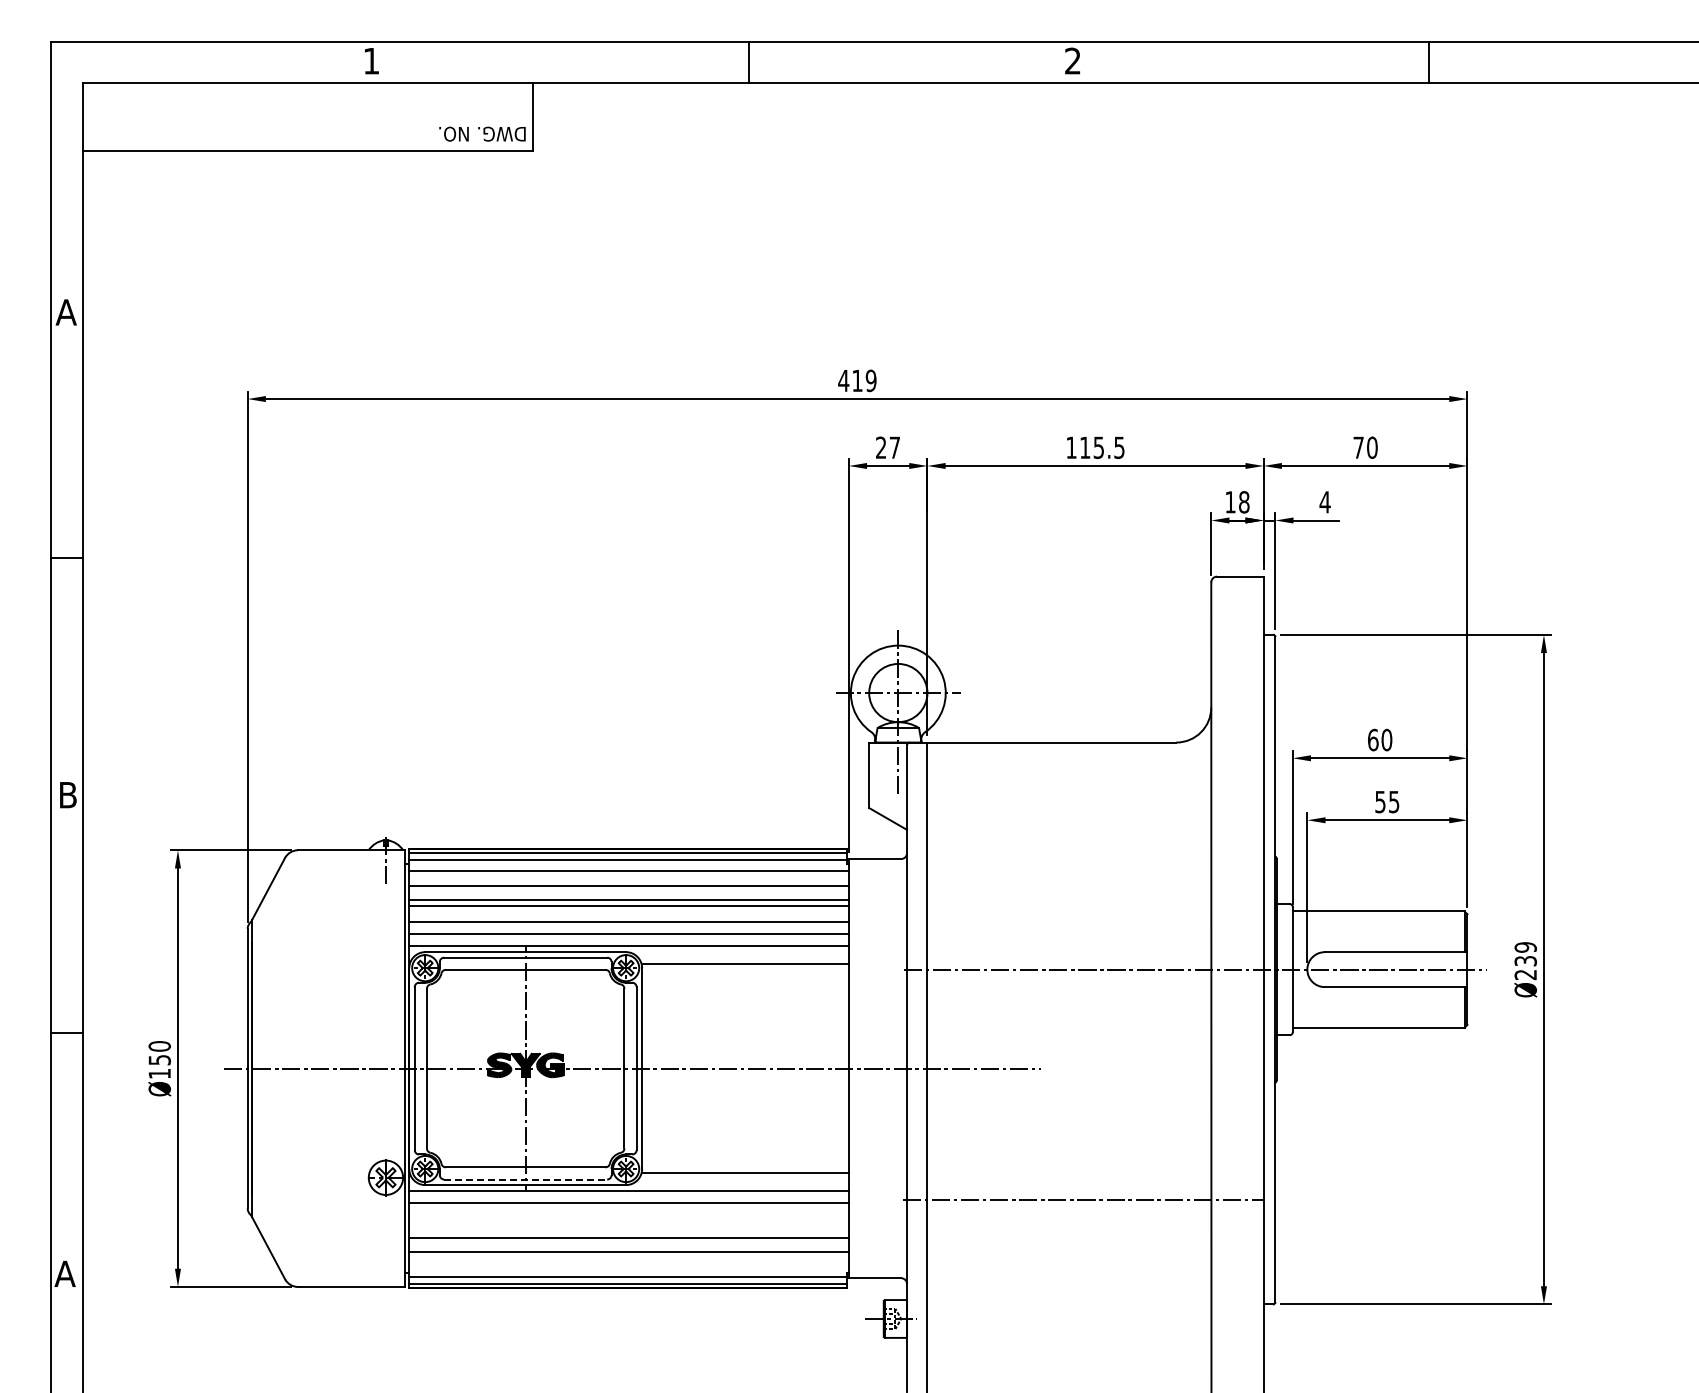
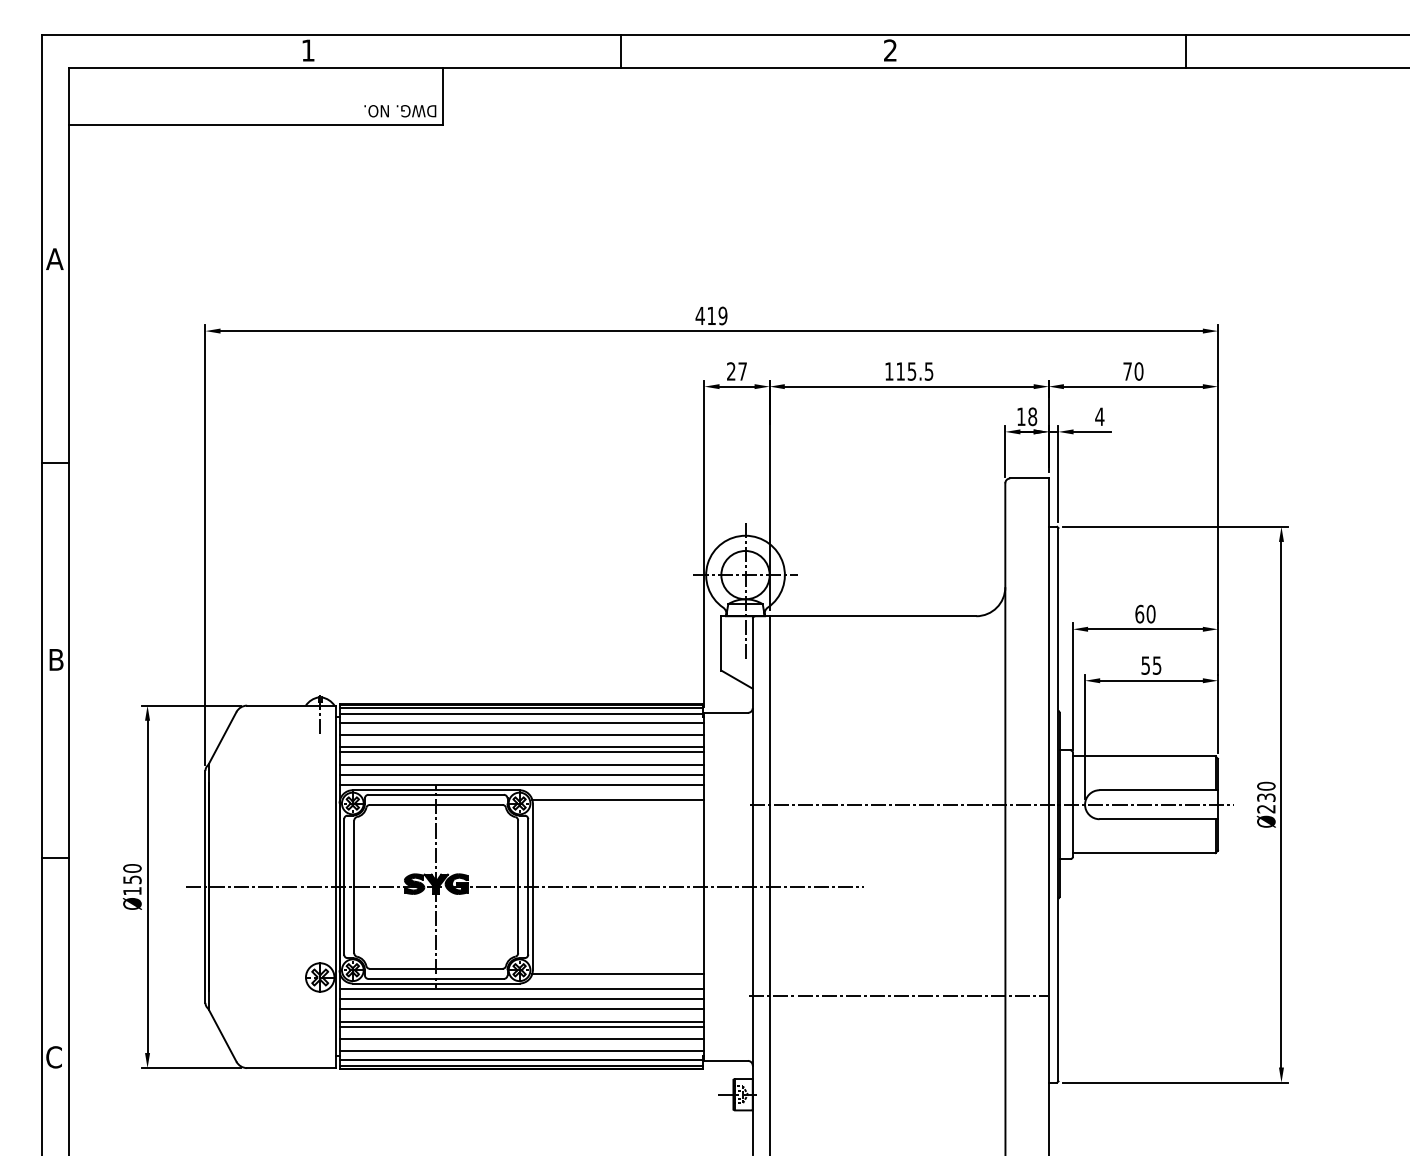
text: (1525, 947) -> (1266, 786), Ø239 -> Ø230
line: (525, 1179) -> (436, 978), dashed -> solid
line: (628, 1215) -> (521, 1008), added
line: (628, 1231) -> (521, 1022), added
line: (628, 1265) -> (521, 1050), added
text: (64, 1273) -> (53, 1056), A -> C

